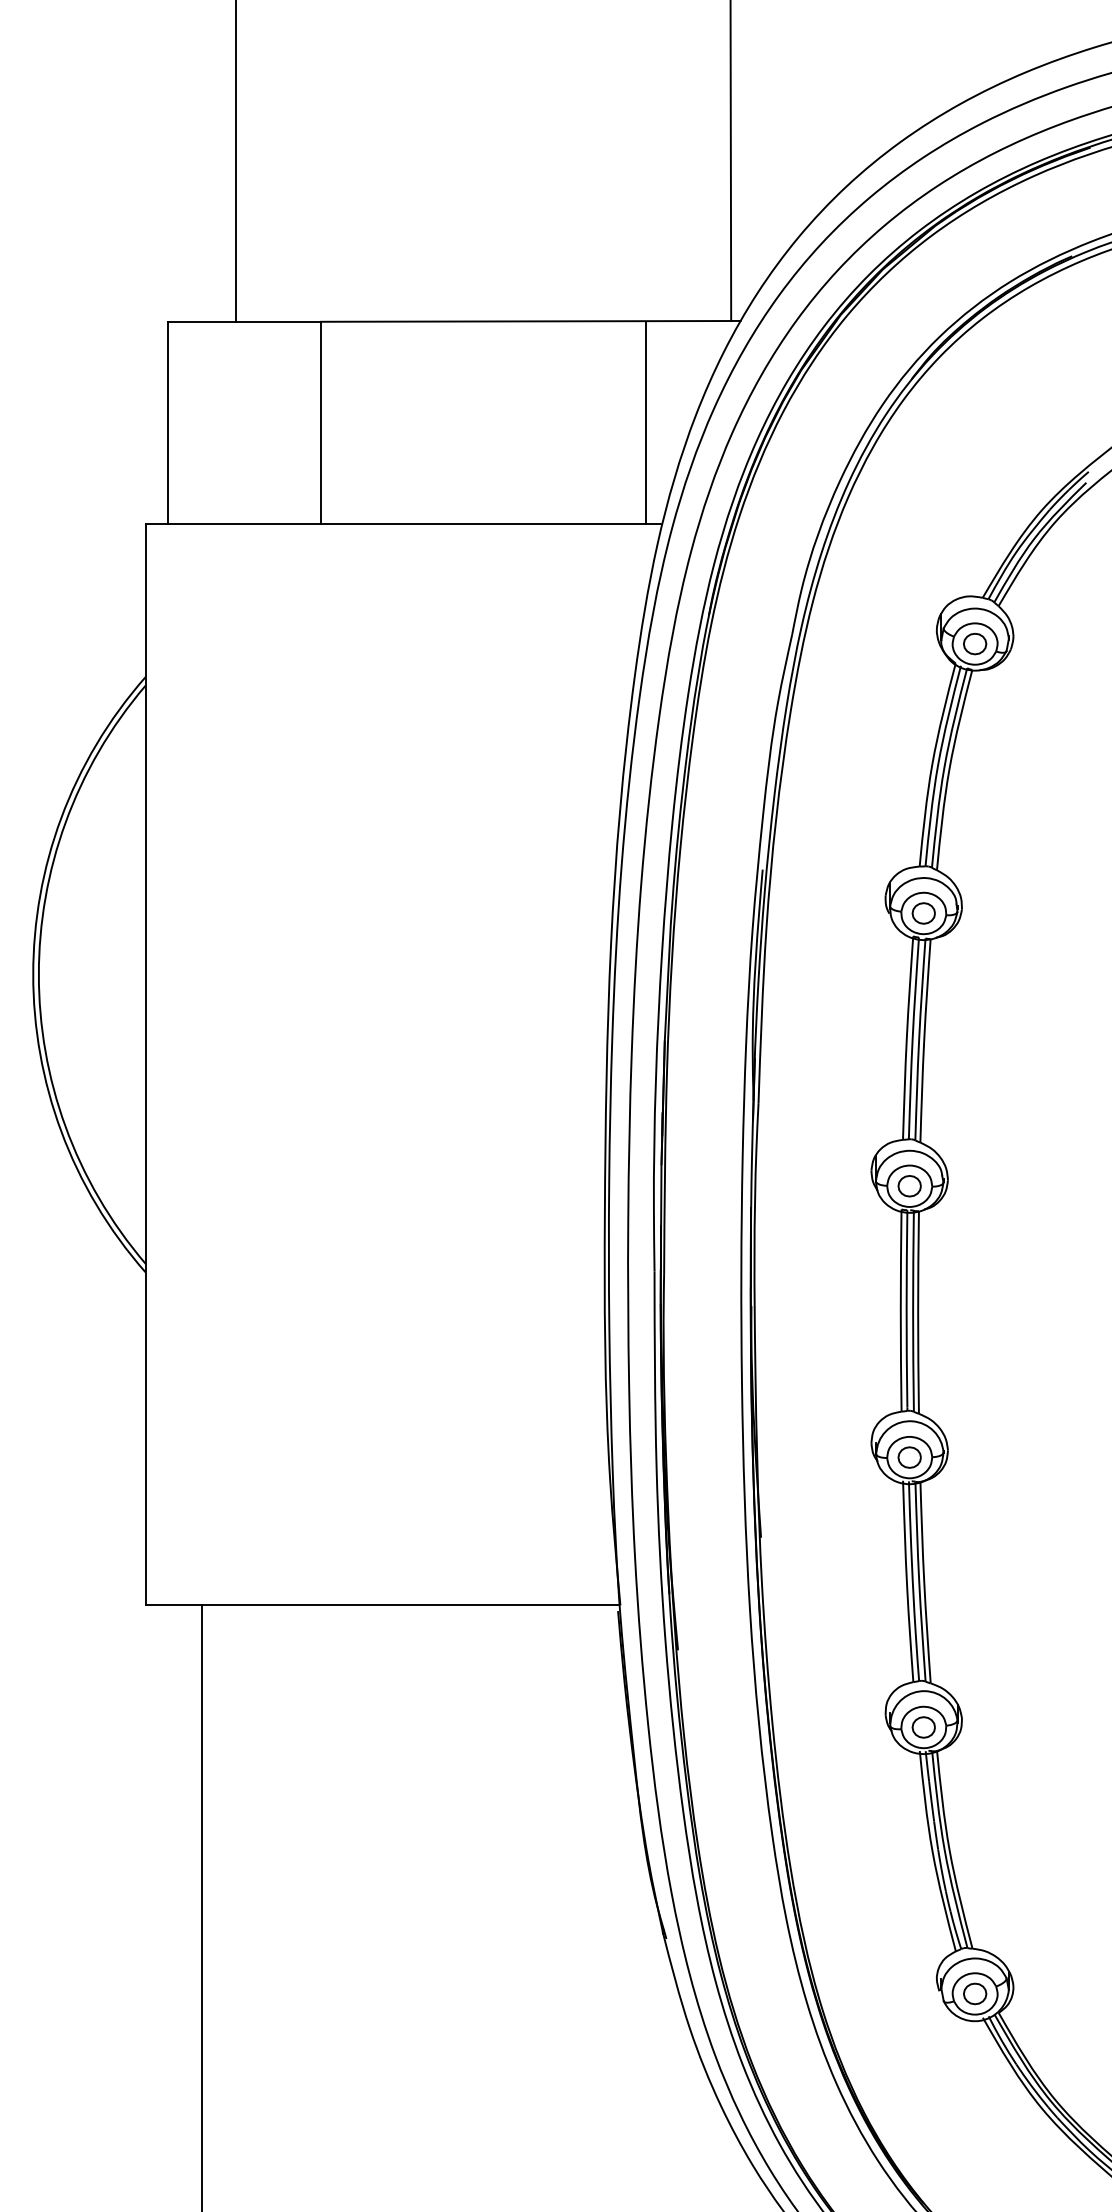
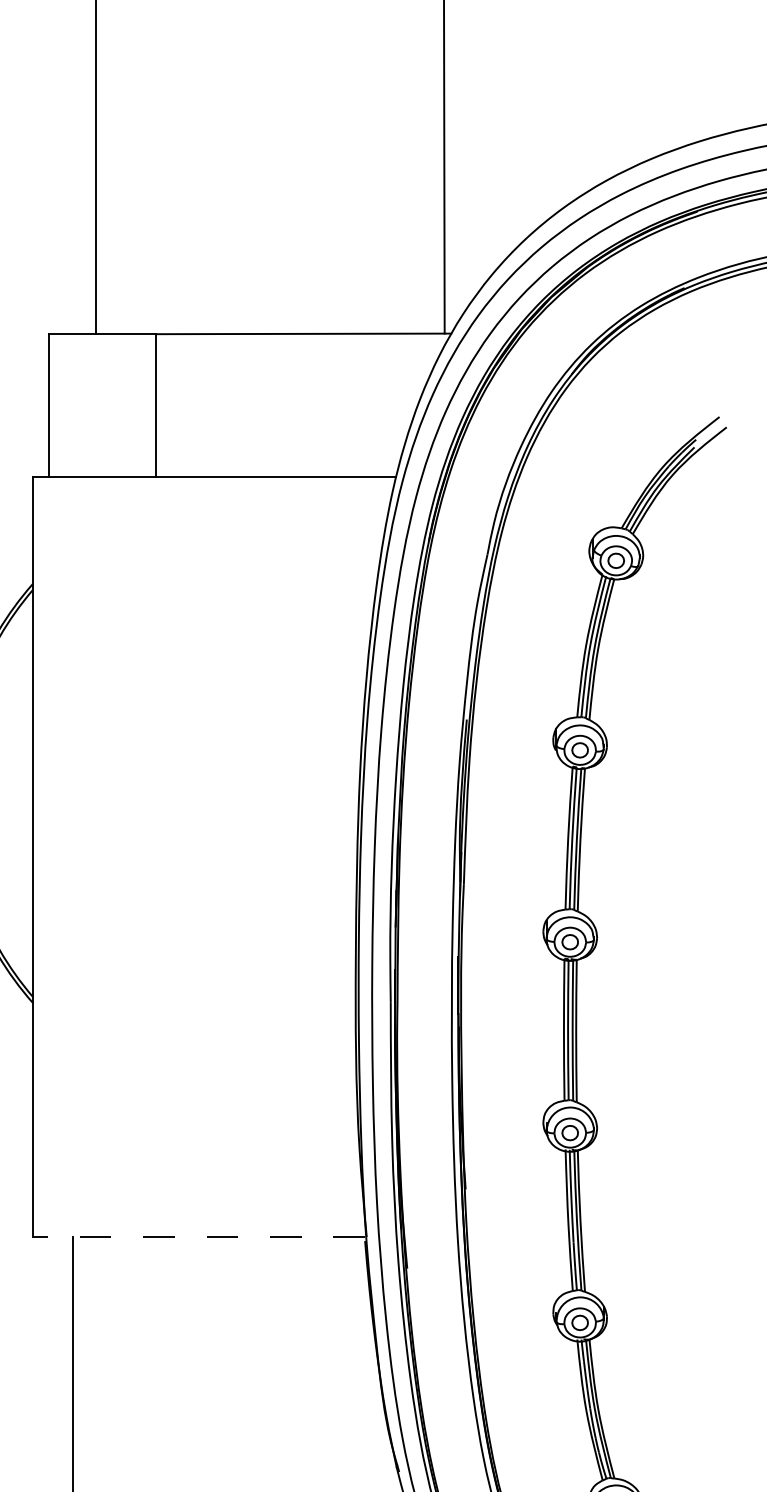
line: (645, 422) -> (384, 405), removed
line: (381, 1605) -> (198, 1237), solid -> dashed

